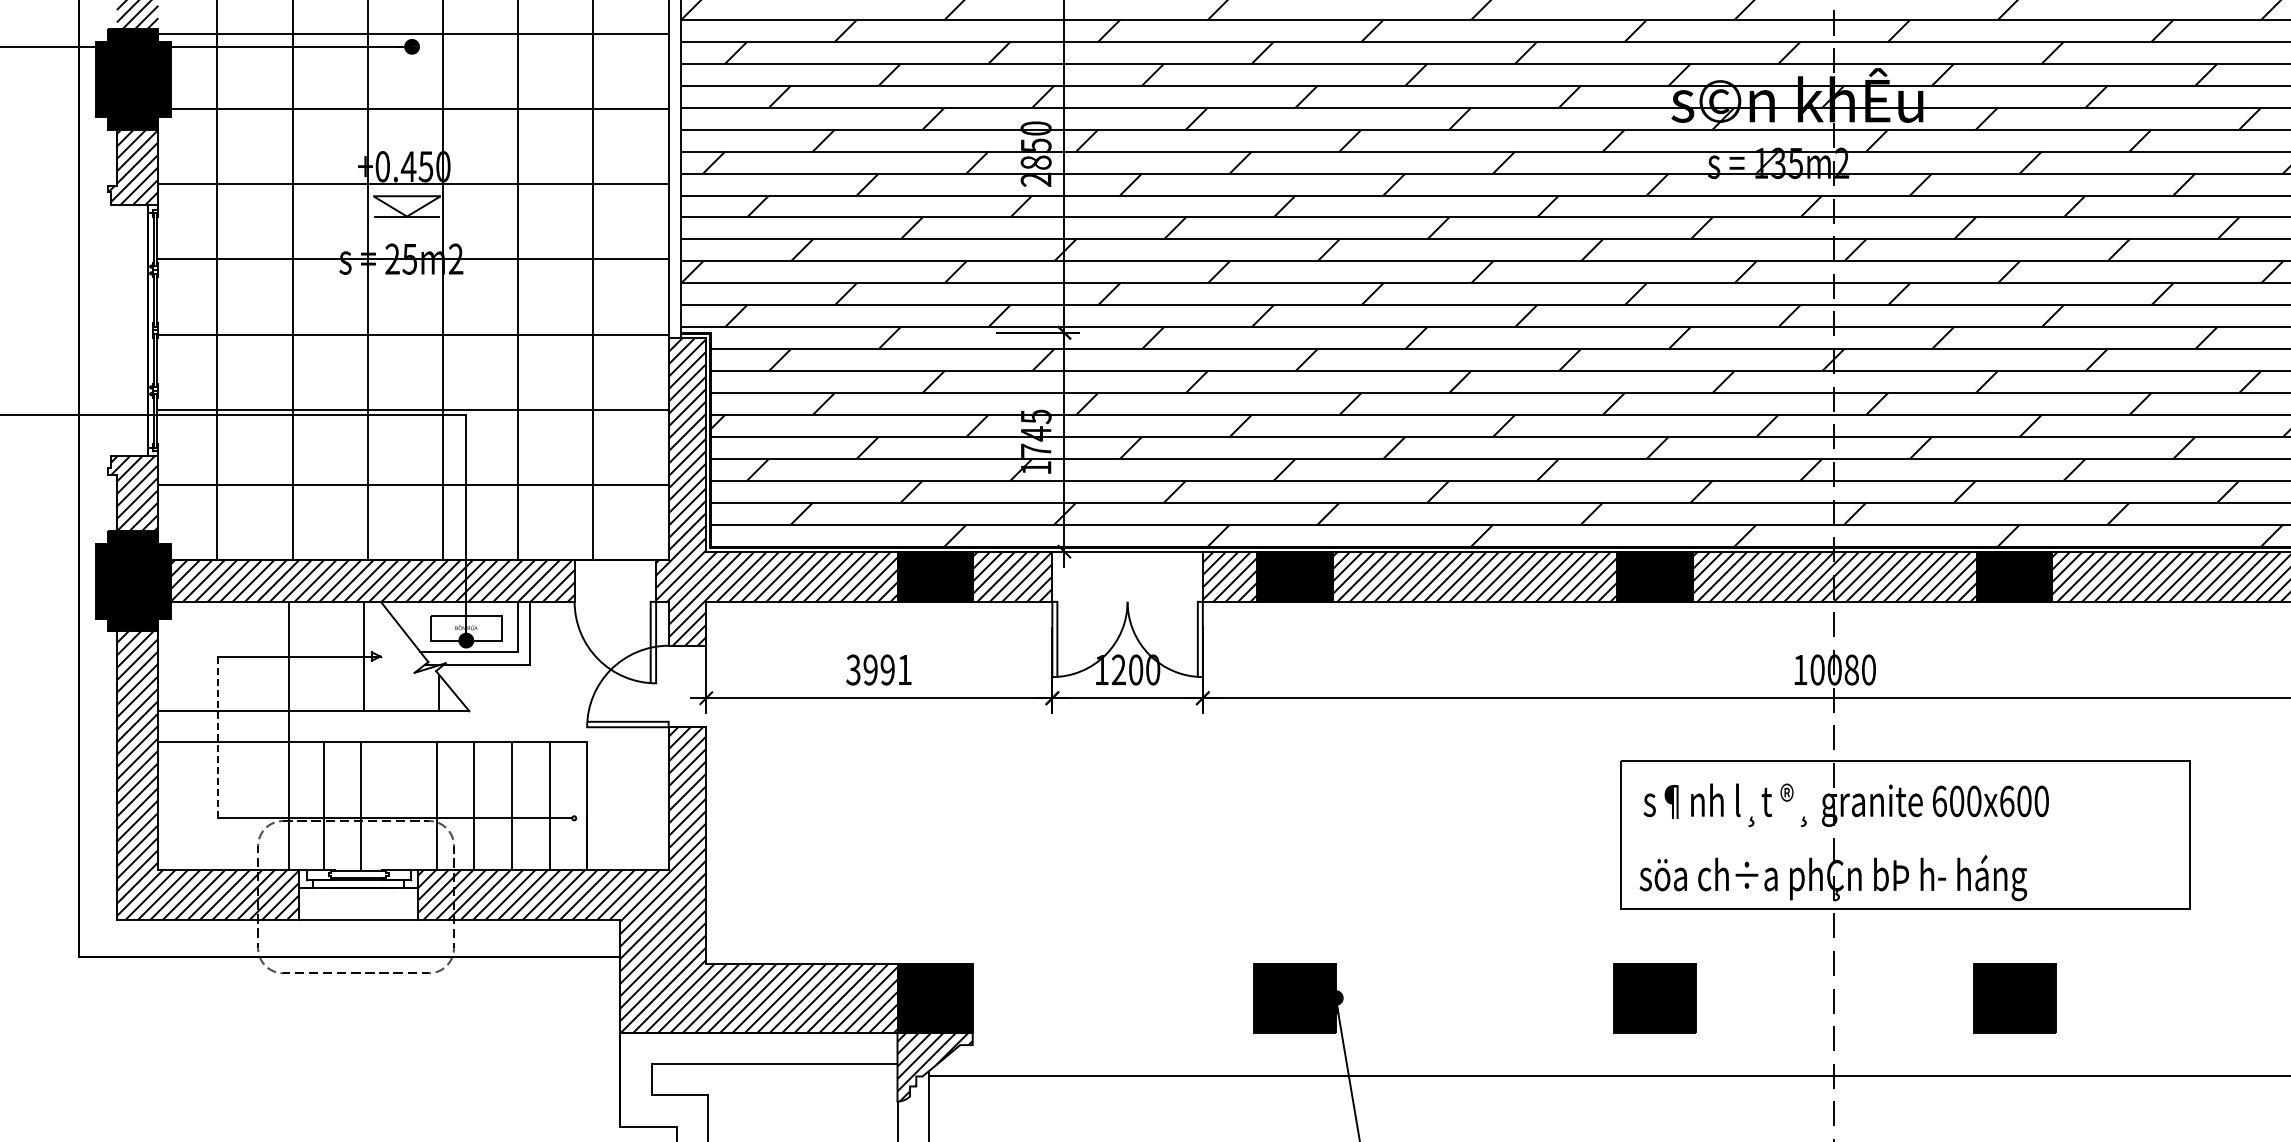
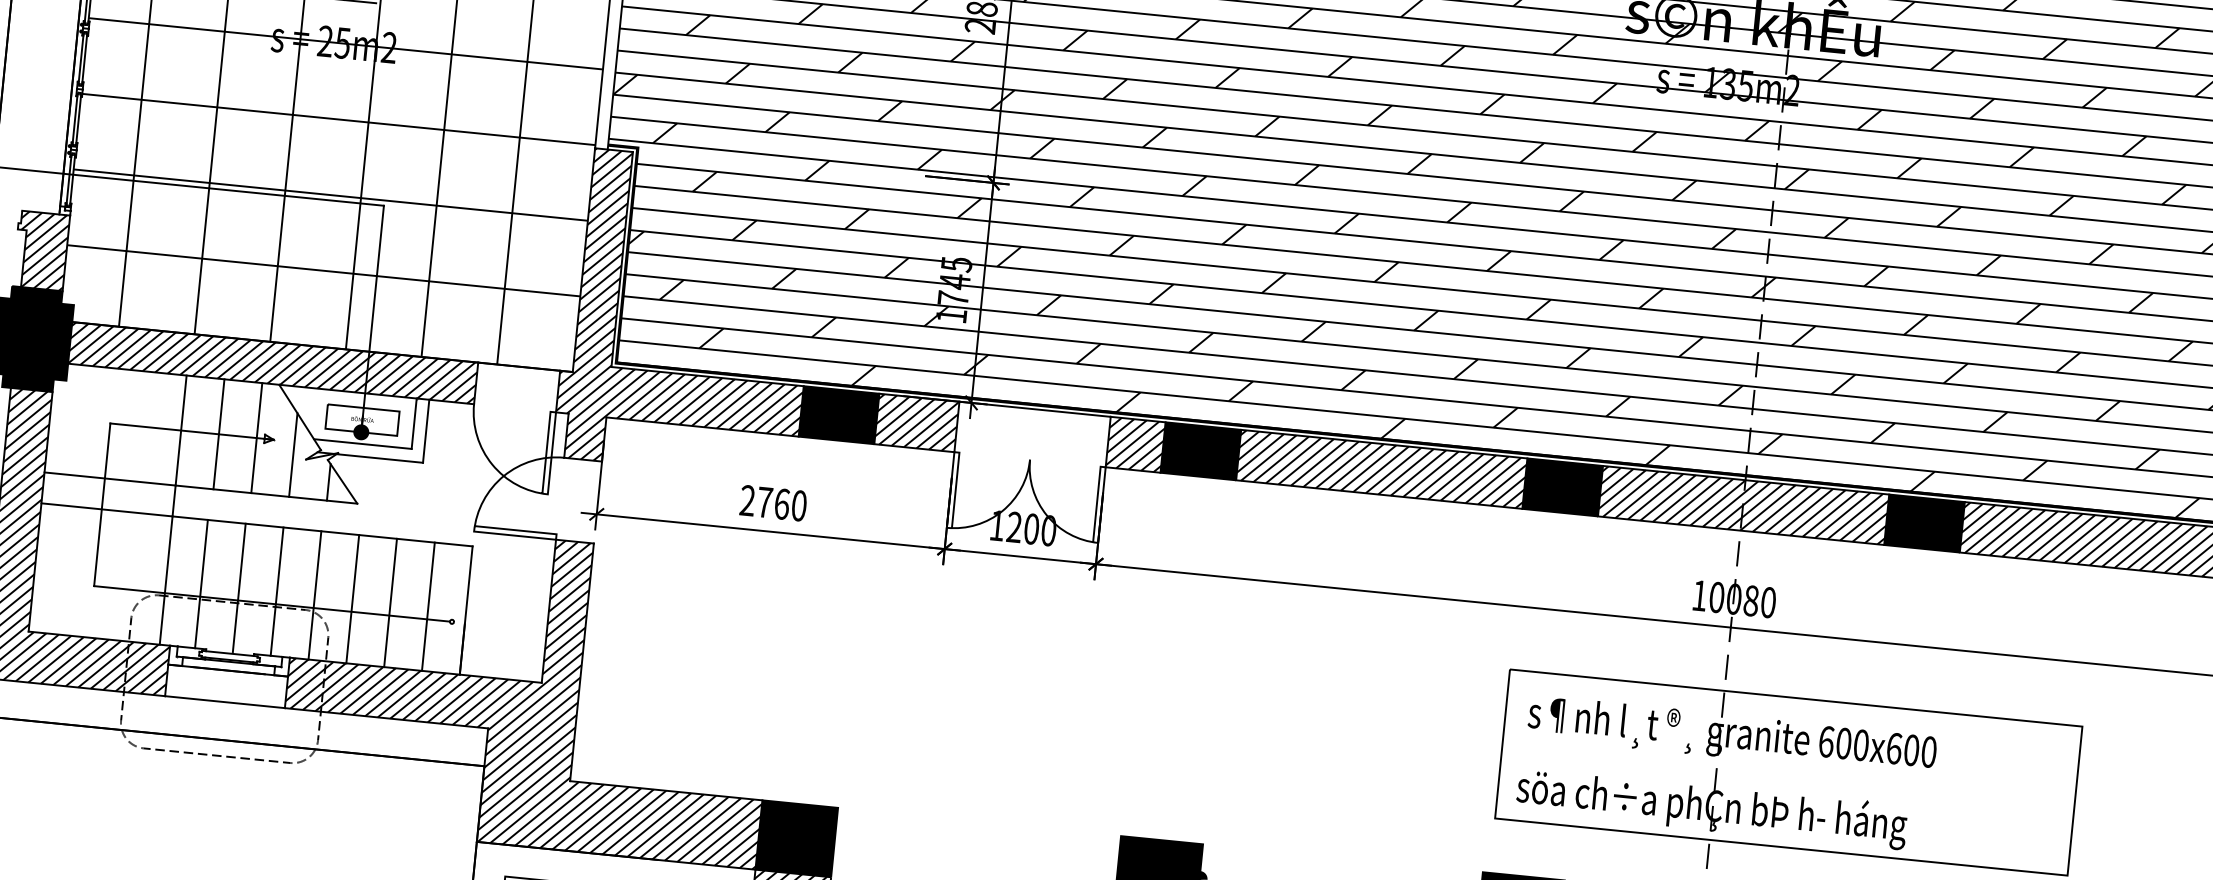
line: (326, 656) -> (219, 434), added
line: (401, 669) -> (293, 454), added
text: (878, 669) -> (772, 502), 3991 -> 2760
line: (218, 737) -> (102, 504), dashed -> solid
line: (399, 805) -> (277, 591), added

